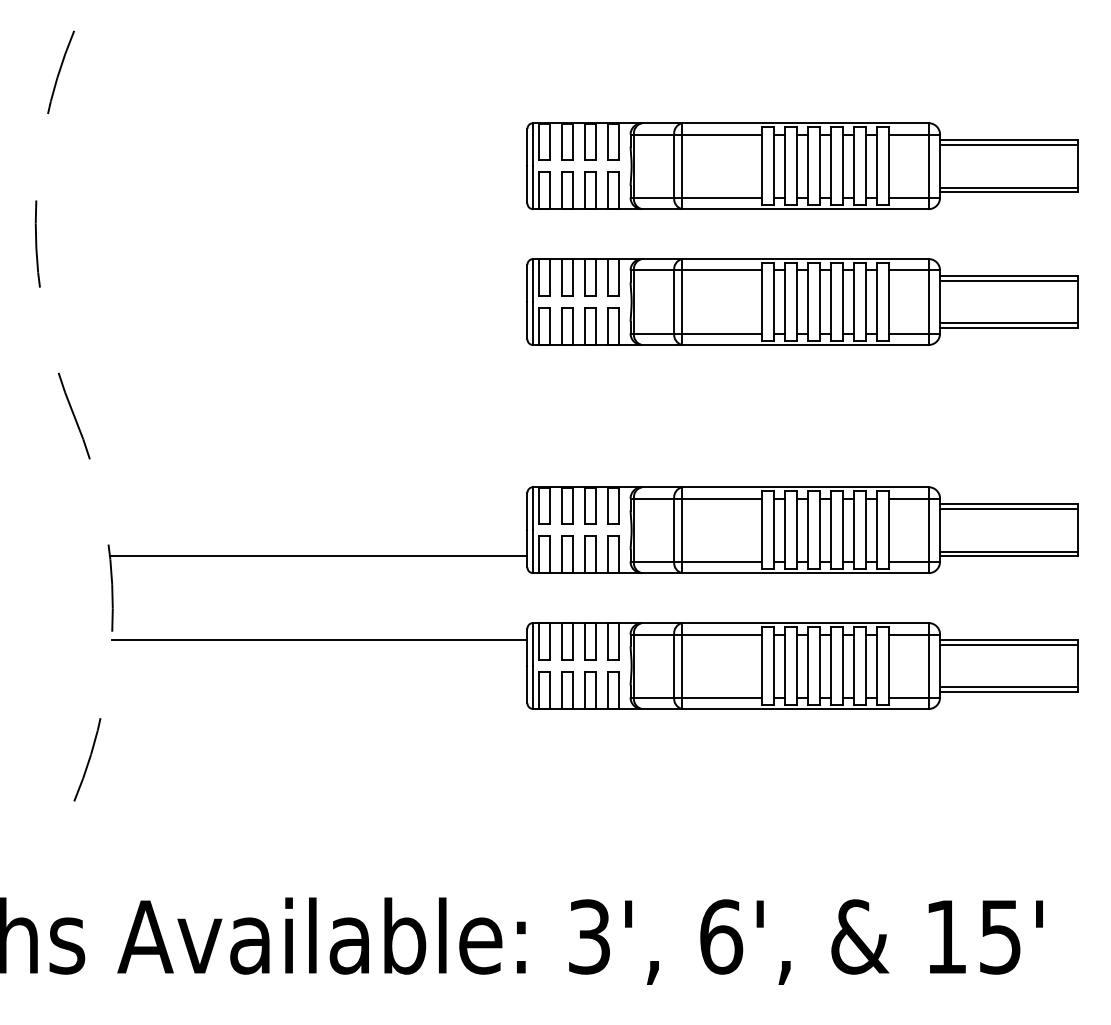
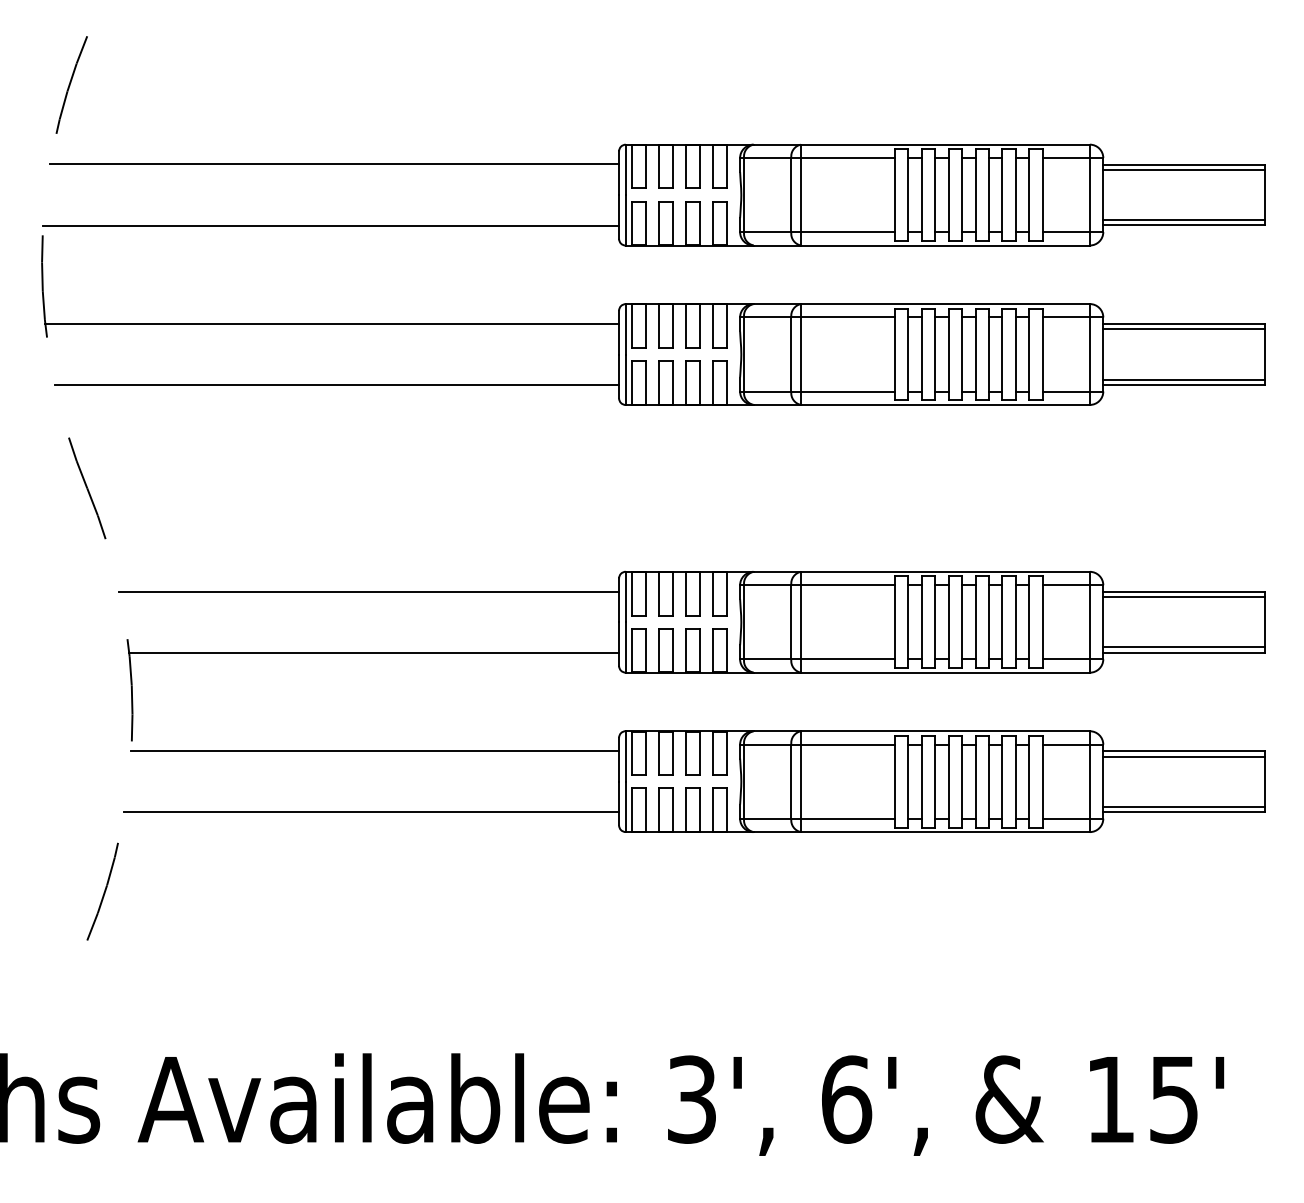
line: (284, 139) -> (333, 163), added
line: (281, 192) -> (330, 225), added
line: (282, 275) -> (331, 323), added
line: (286, 328) -> (336, 385), added
line: (314, 503) -> (369, 590), added
line: (316, 692) -> (371, 812), added

